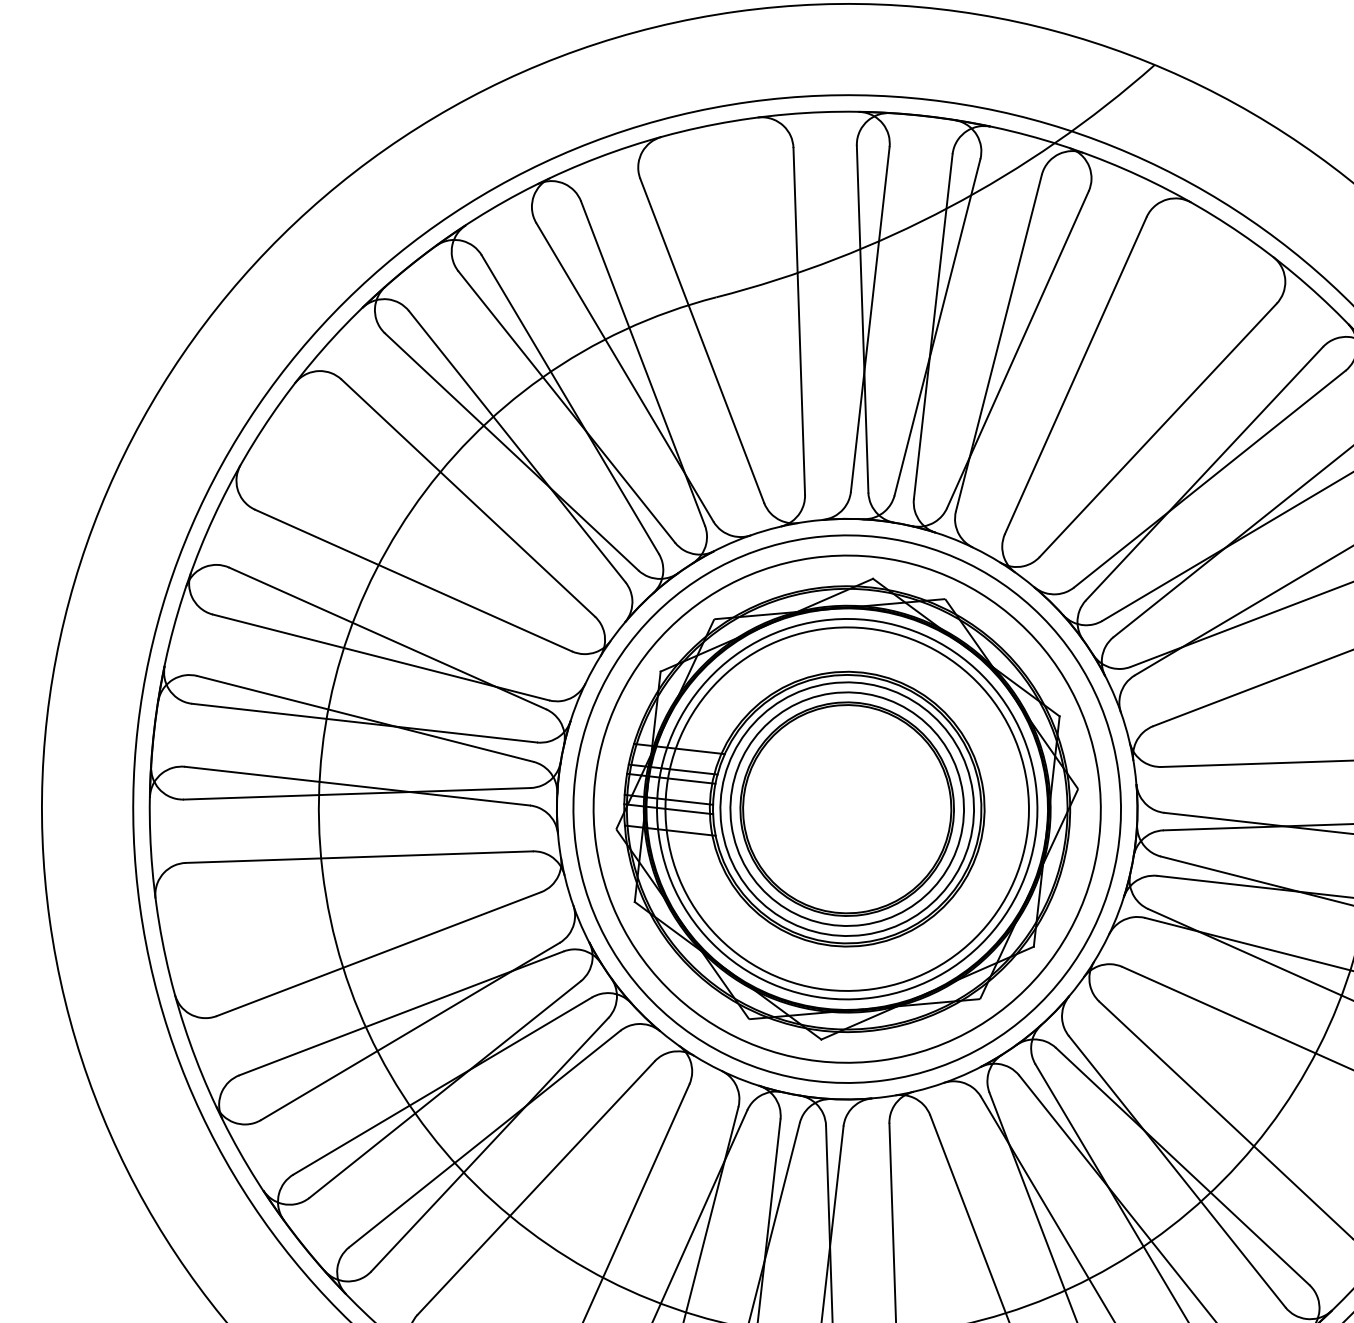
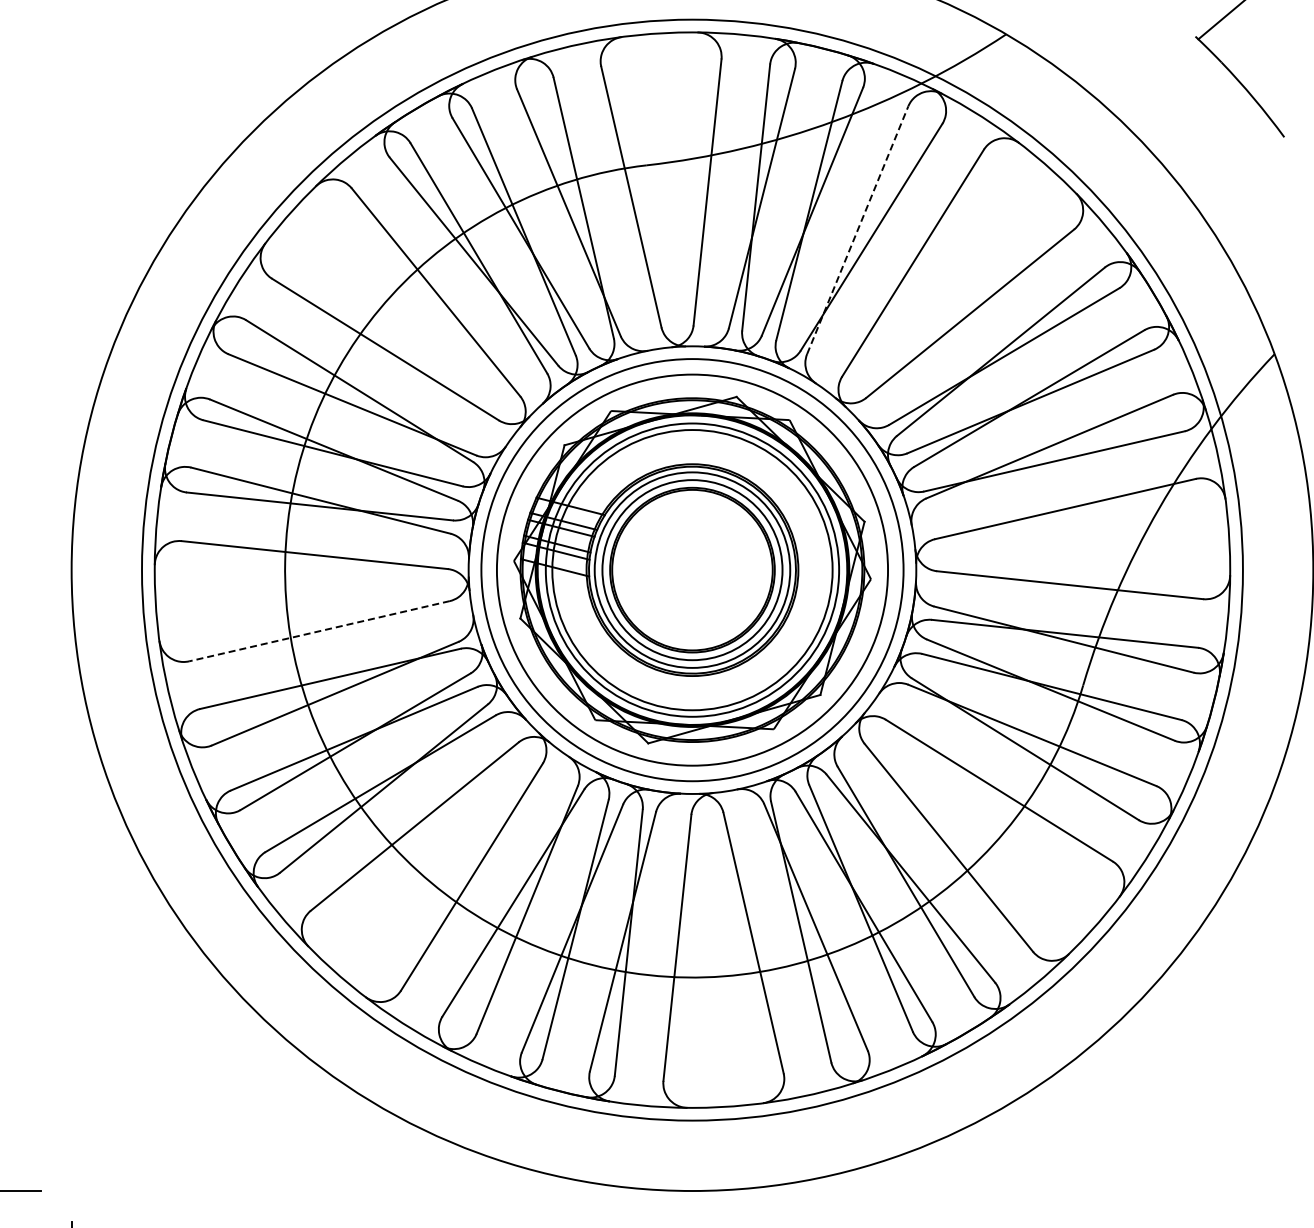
line: (998, 343) -> (857, 230), solid -> dashed
line: (379, 954) -> (319, 631), solid -> dashed

